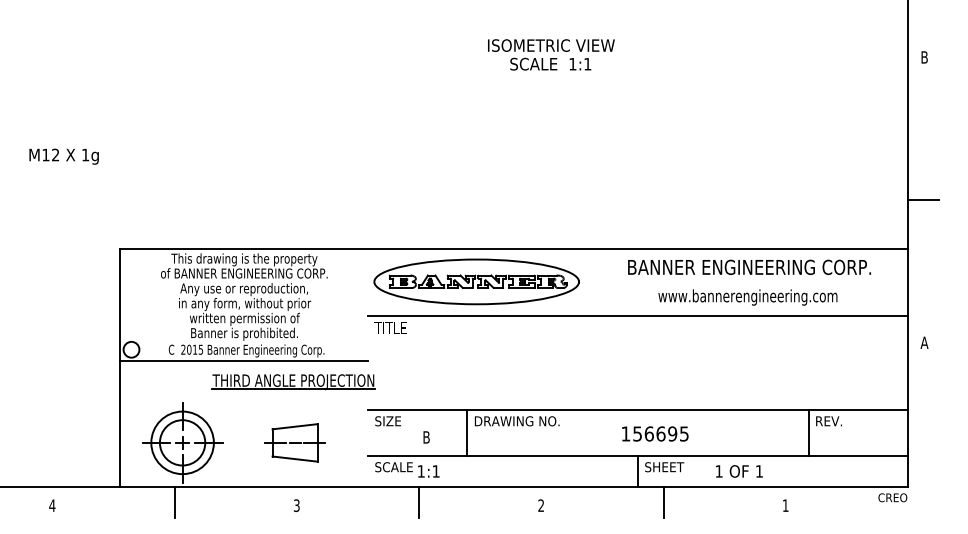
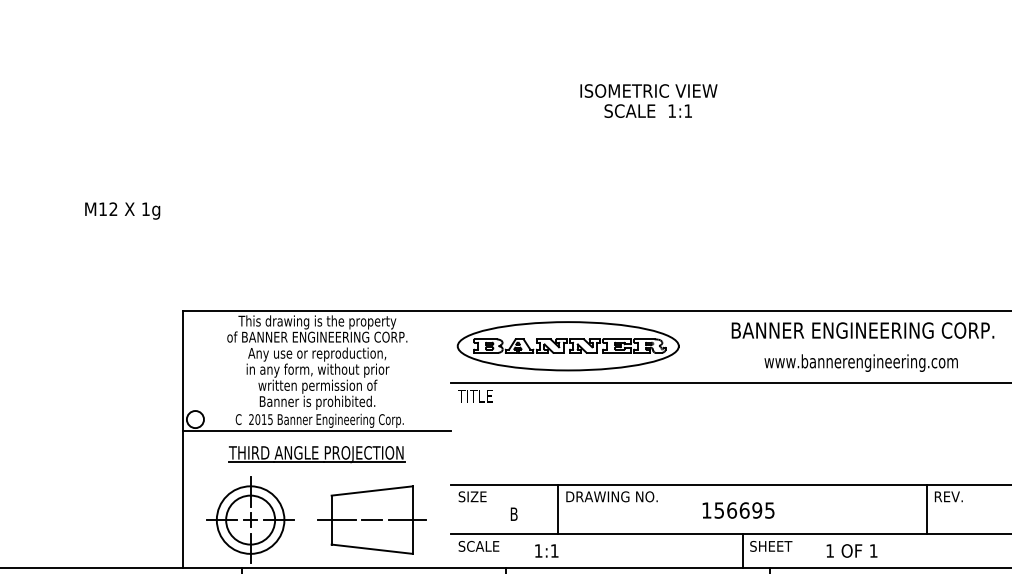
part: (293, 382) -> (316, 454), moved
text: (655, 433) -> (738, 509), moved
part: (294, 442) -> (371, 519), size x1.67
text: (428, 471) -> (546, 551), moved

